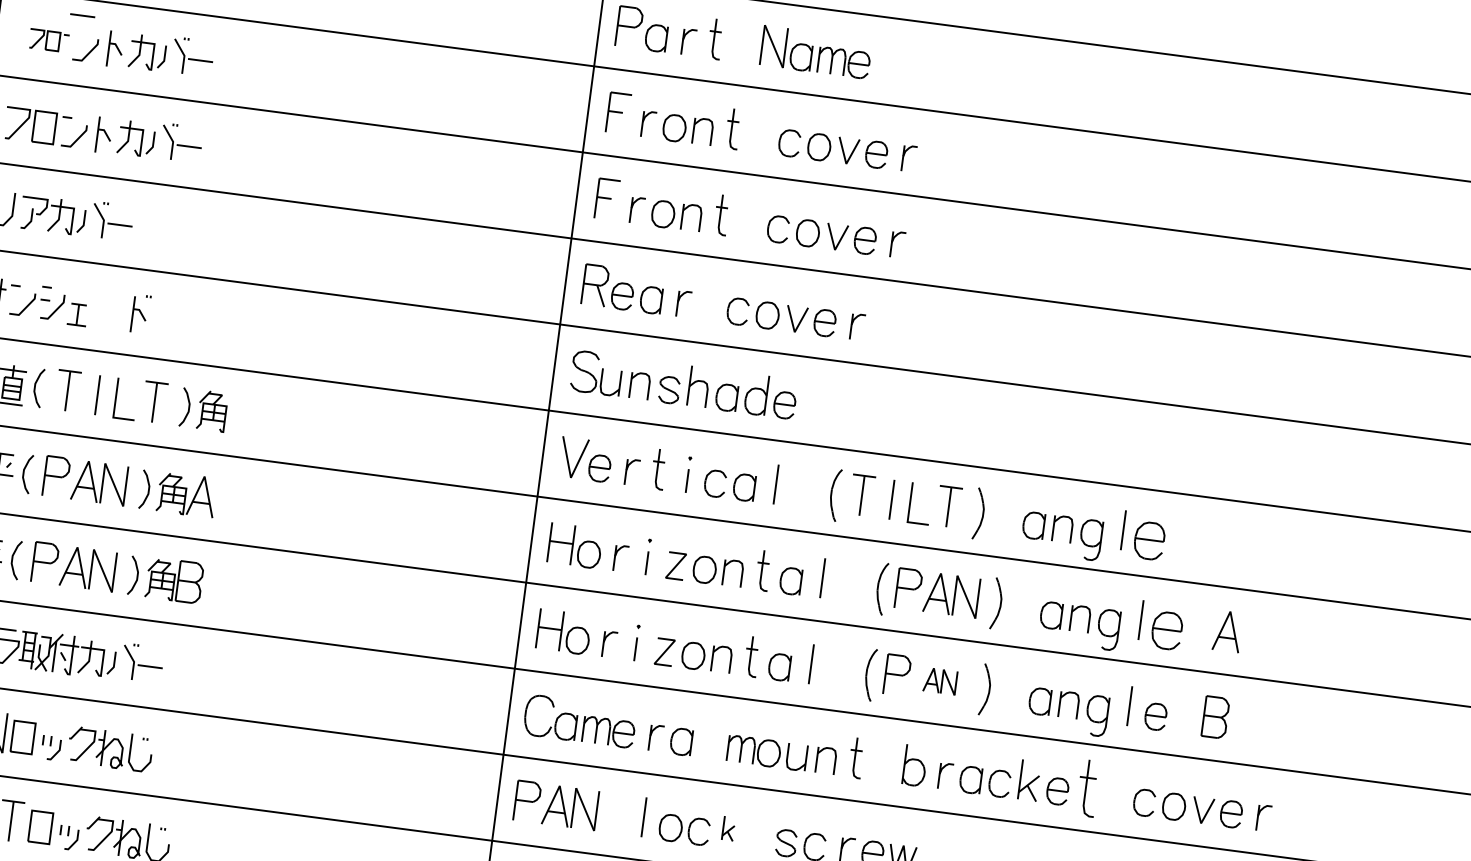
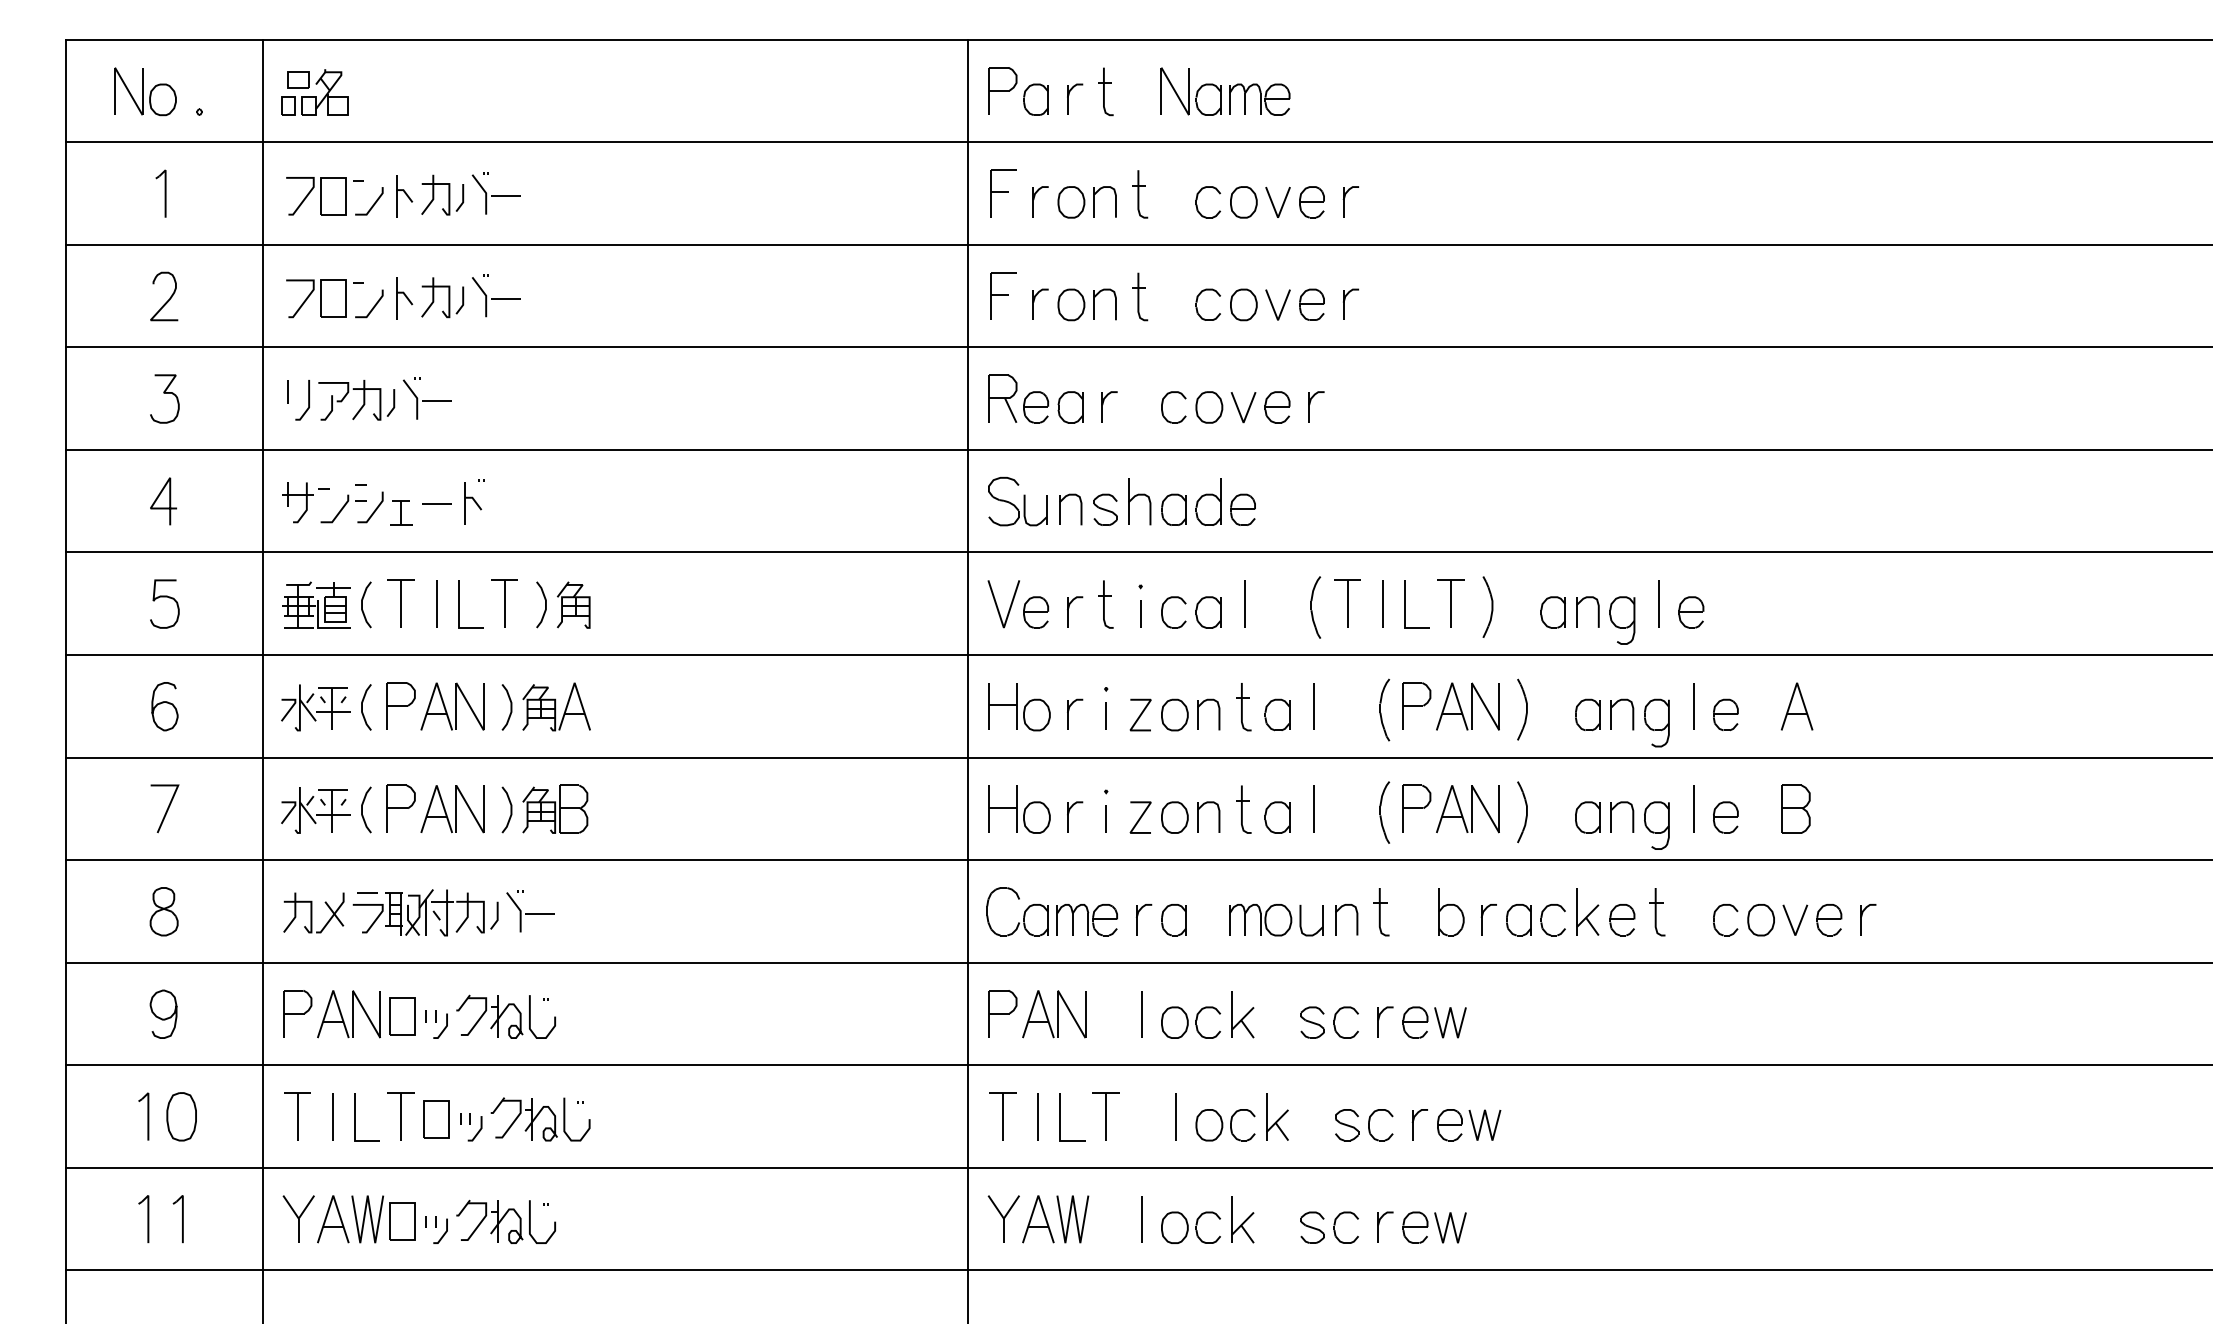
line: (82, 15) -> (436, 503), moved
part: (48, 40) -> (324, 196), size x1.67
part: (1149, 540) -> (1691, 612), size x0.71
part: (1166, 630) -> (1725, 714), size x0.71
part: (939, 681) -> (1467, 809), size x1.67
part: (1087, 788) -> (1657, 912), size x0.71
part: (728, 828) -> (1242, 1014), size x1.67

